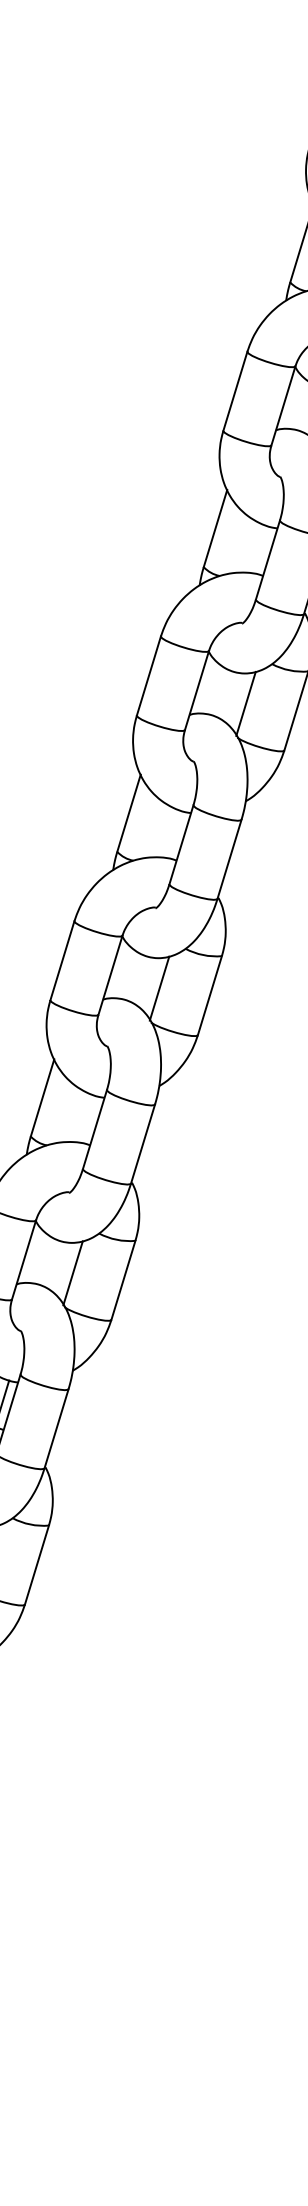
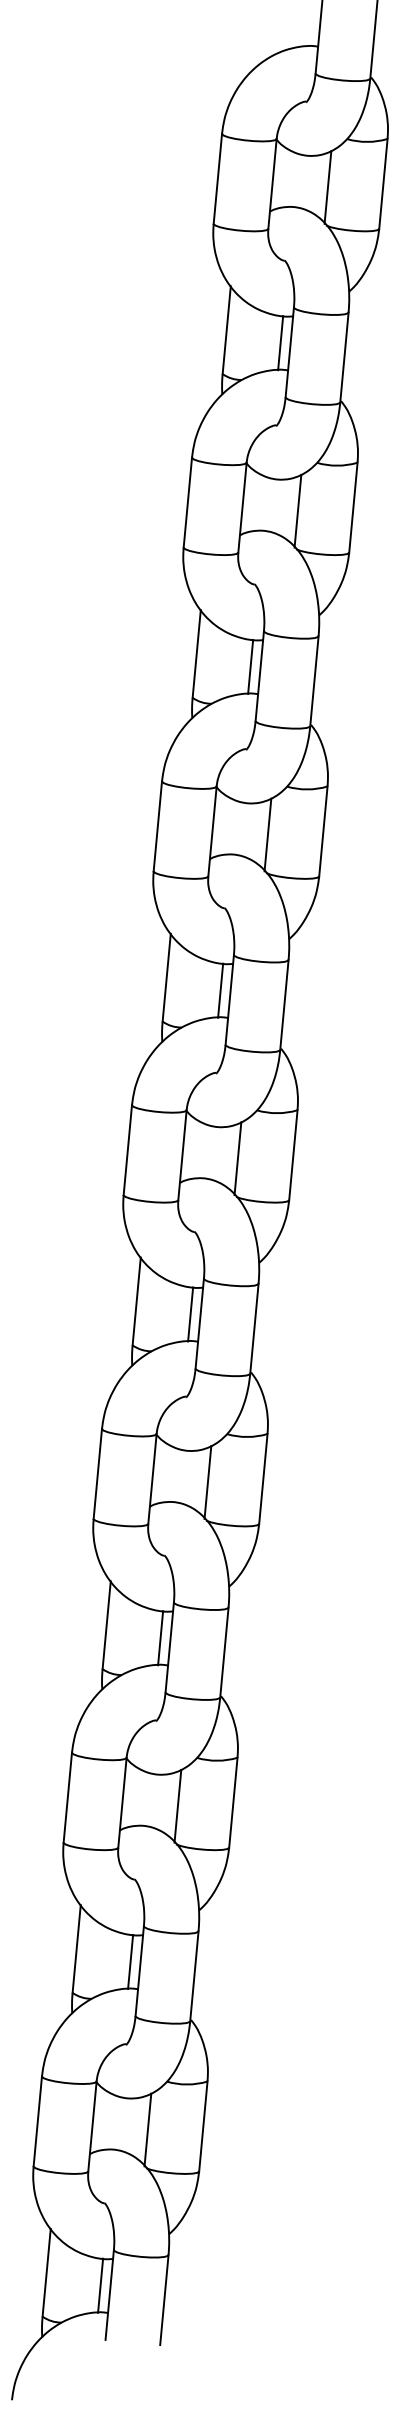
line: (261, 549) -> (250, 666), added
line: (174, 834) -> (220, 990), added
line: (88, 1119) -> (190, 1314), added

